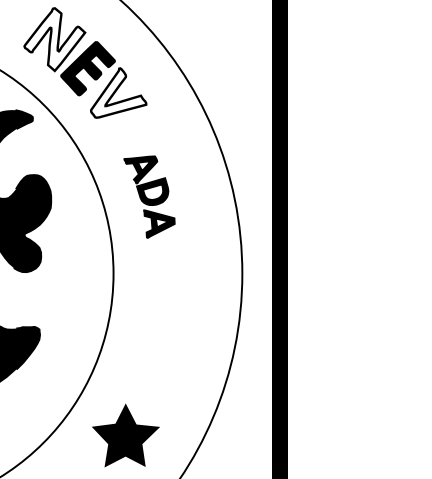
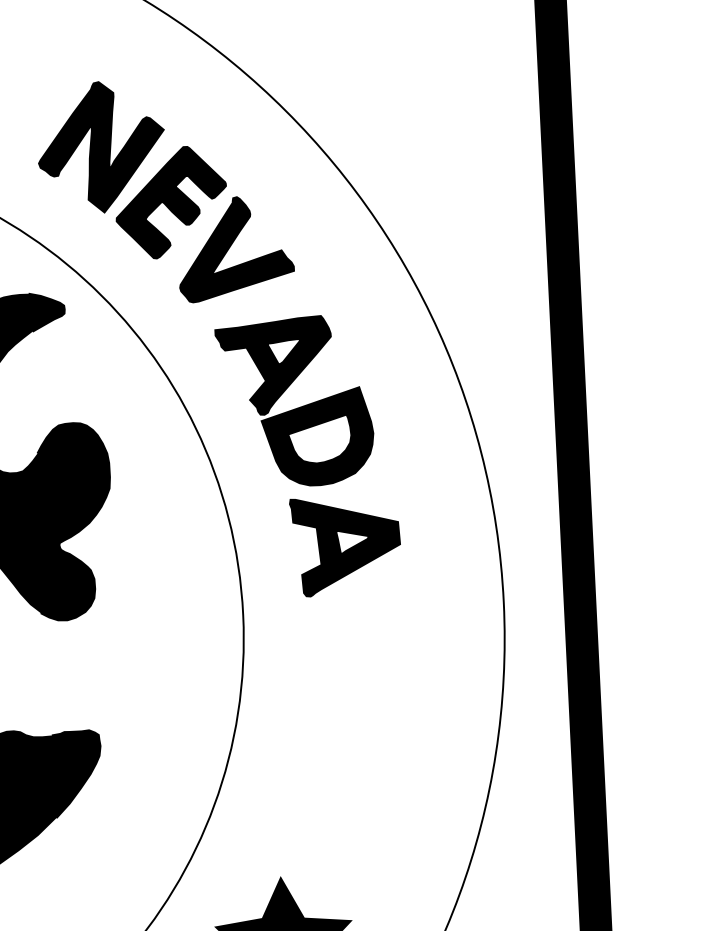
fill: (54, 39) -> (100, 146), added
fill: (118, 92) -> (235, 247), added
part: (149, 196) -> (308, 455), size x1.67

